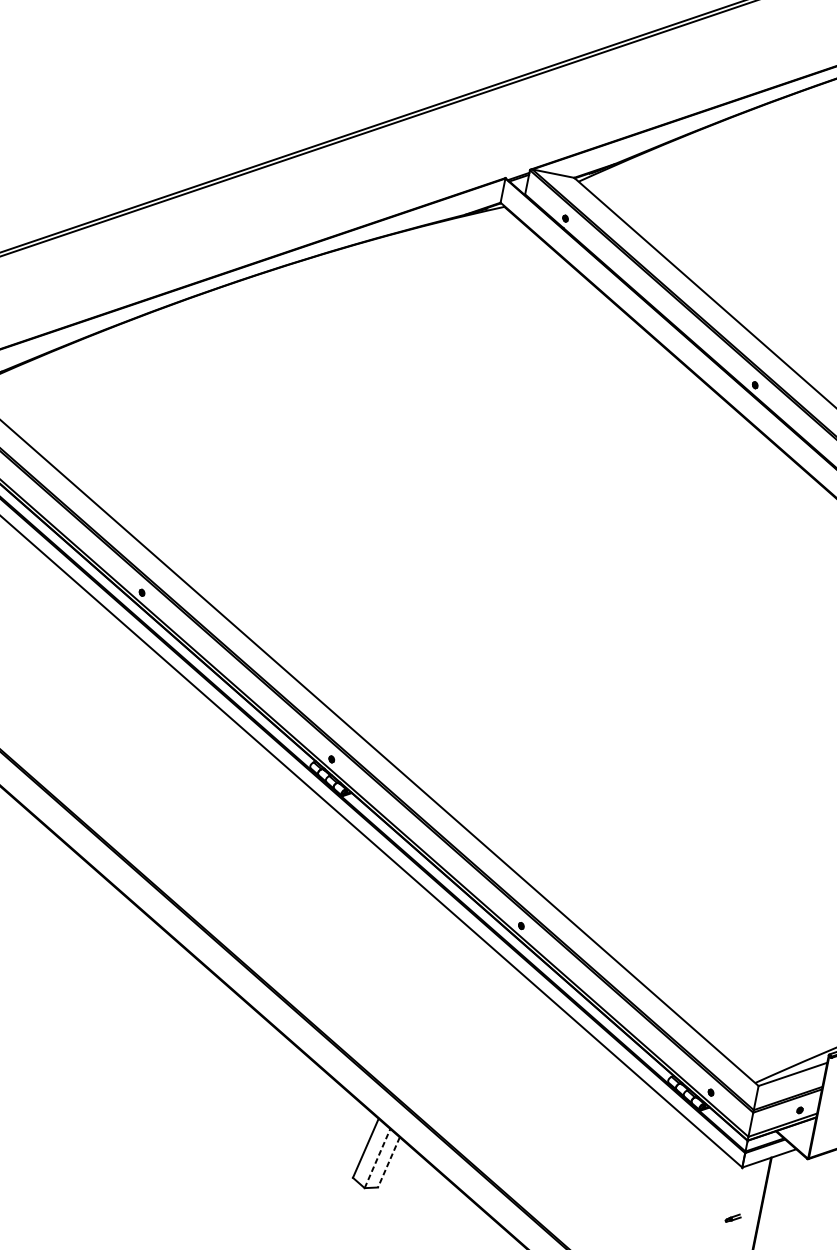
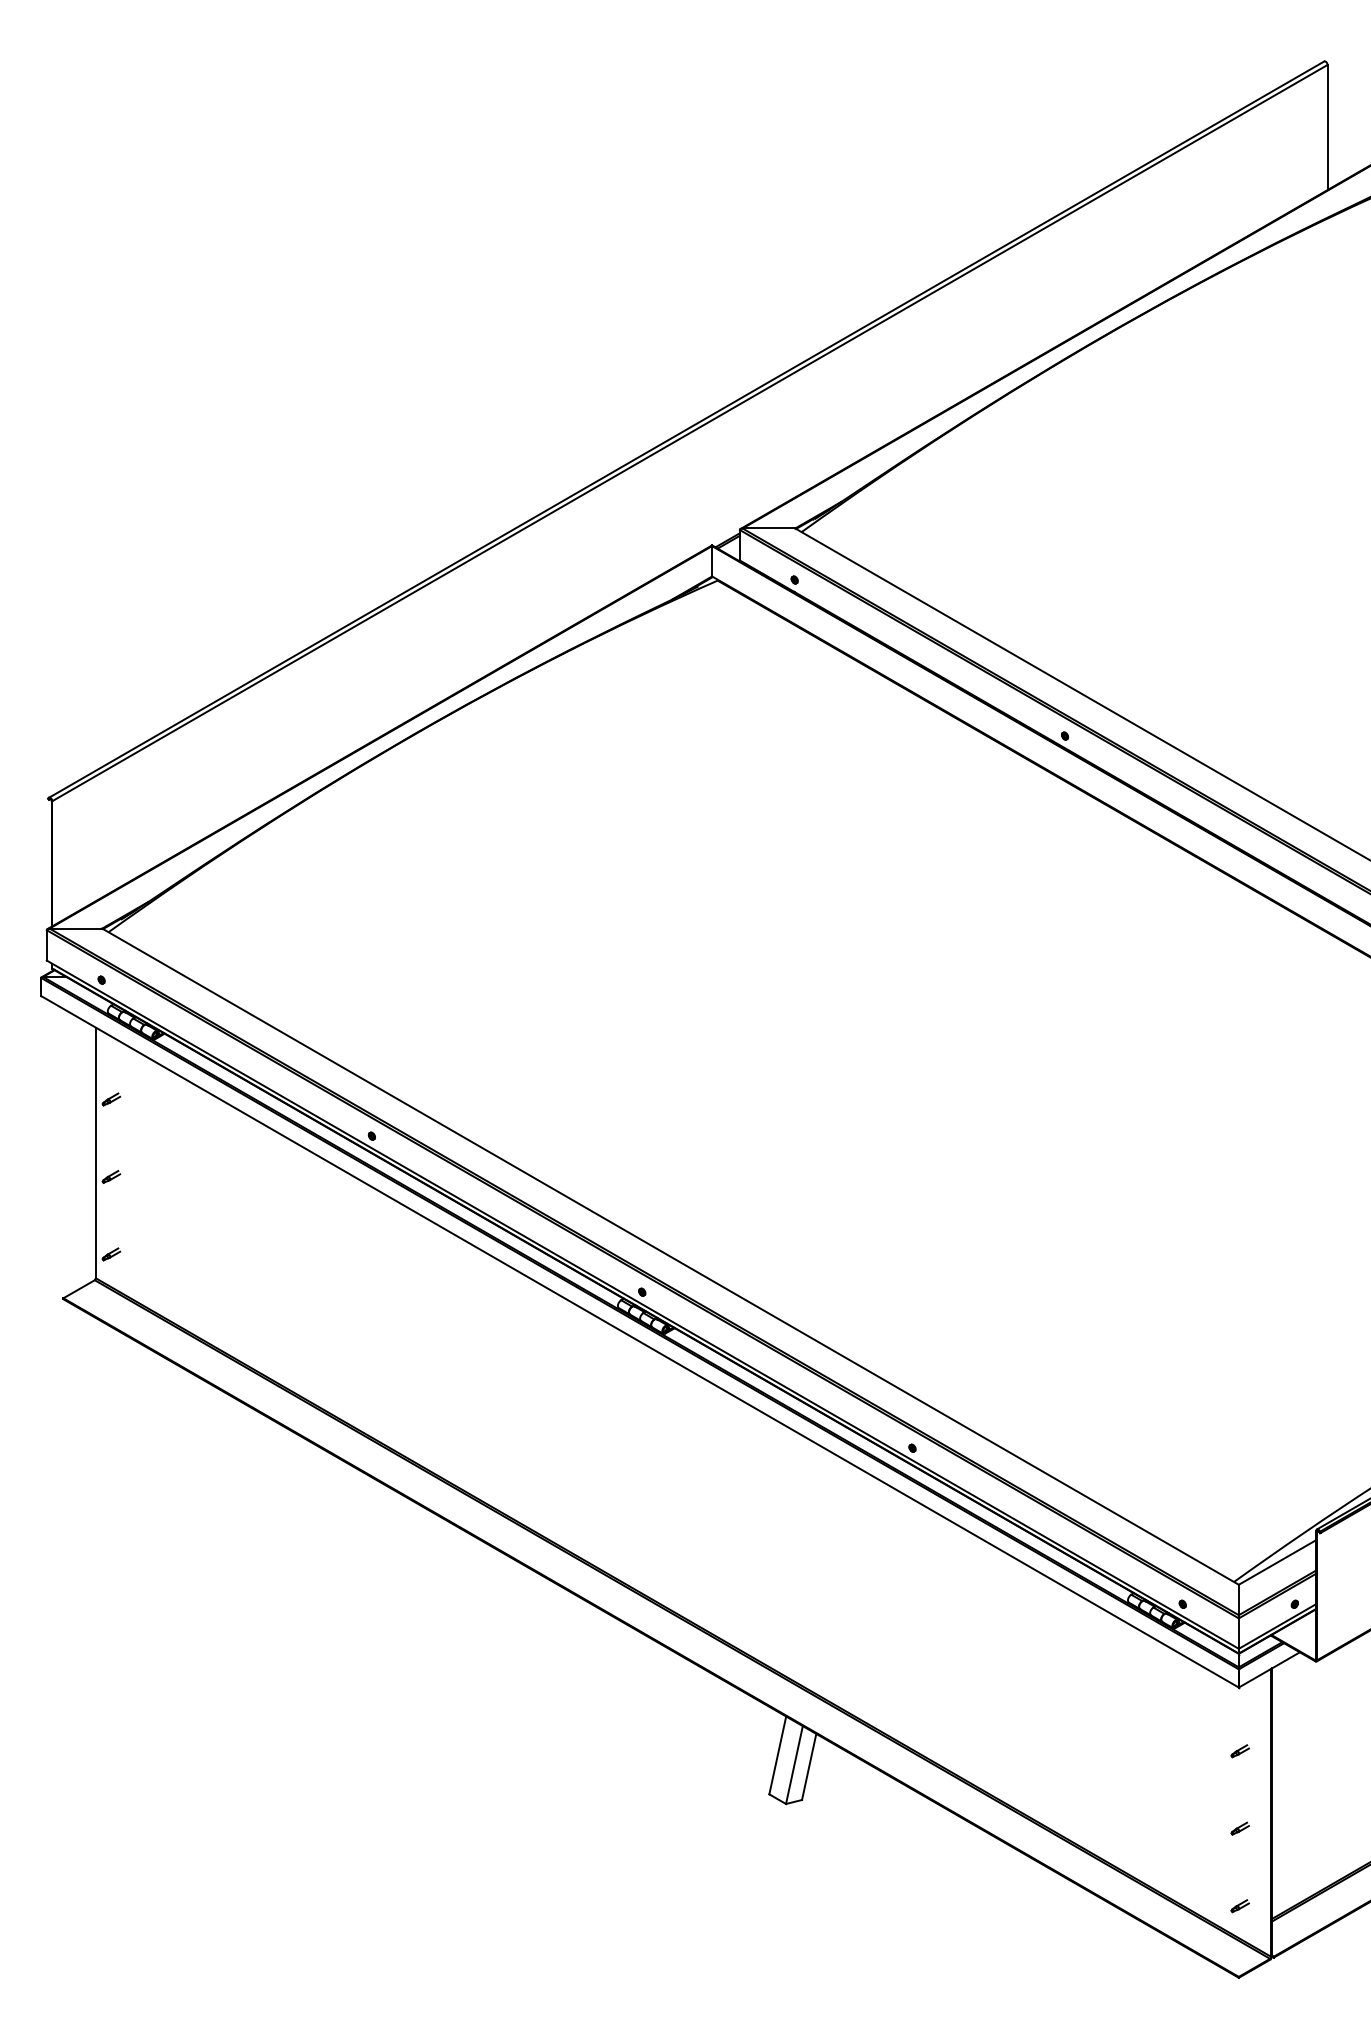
line: (377, 1158) -> (794, 1765), dashed -> solid
line: (389, 1162) -> (809, 1766), dashed -> solid

